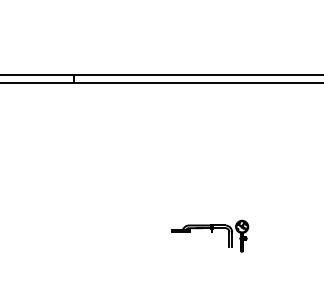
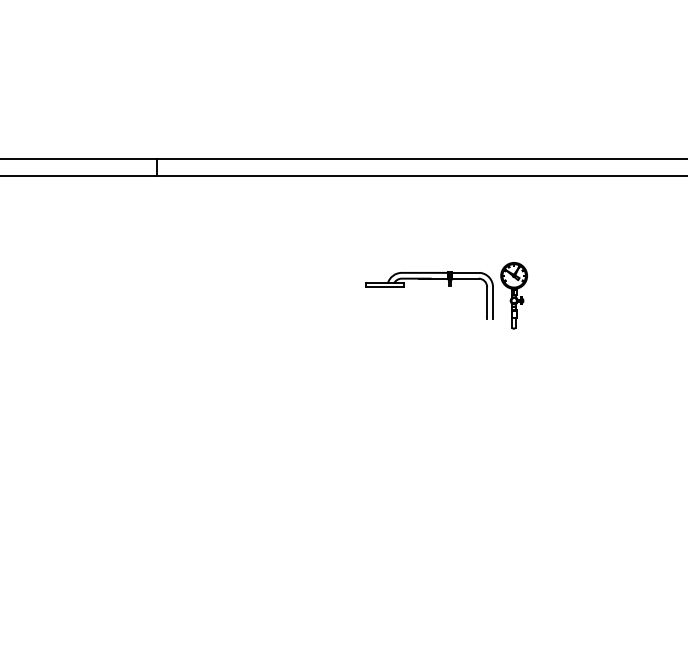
part: (210, 235) -> (446, 294), moved

